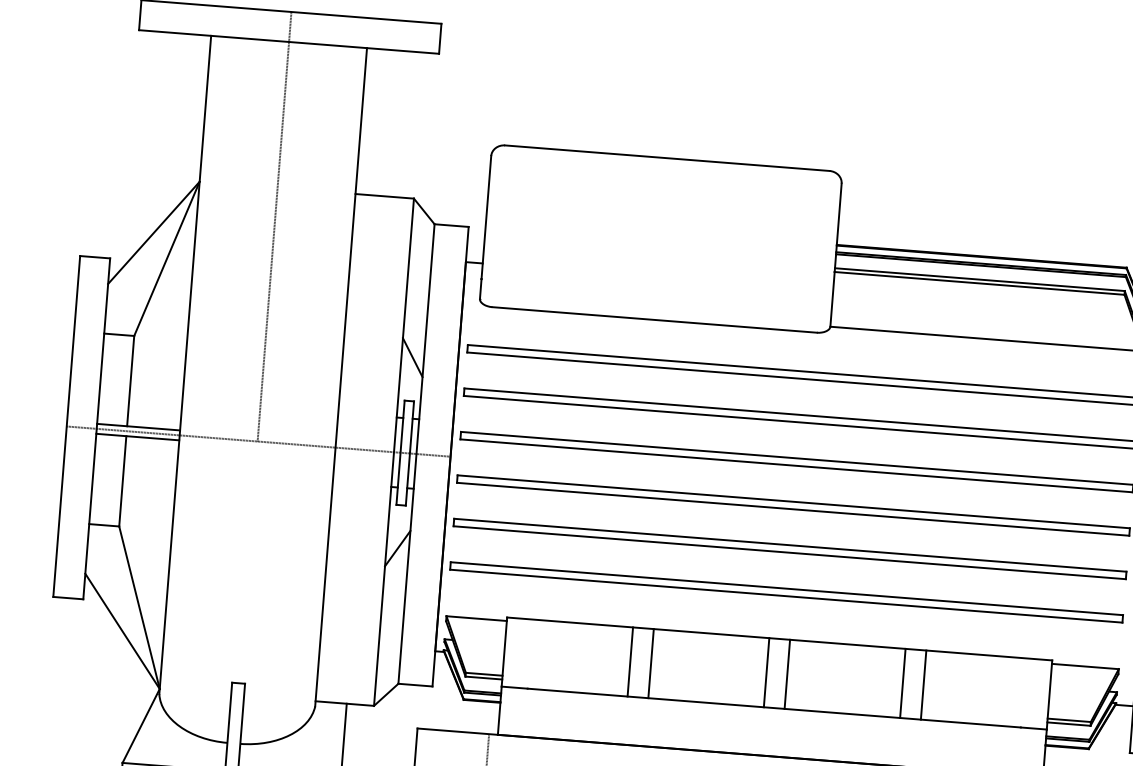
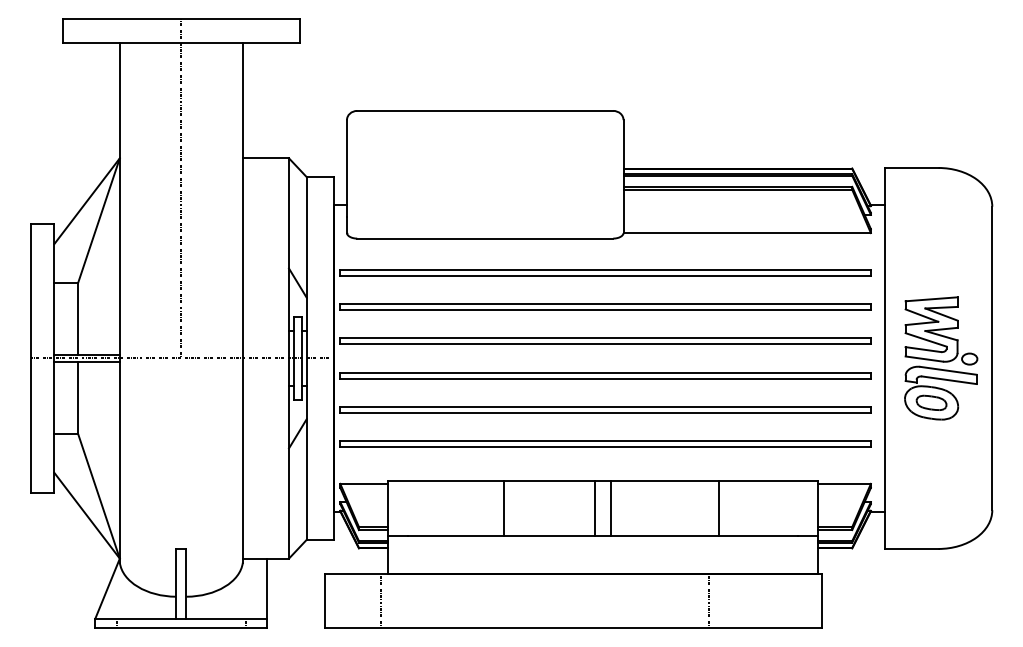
line: (630, 662) -> (487, 508), removed
line: (902, 683) -> (702, 508), removed

